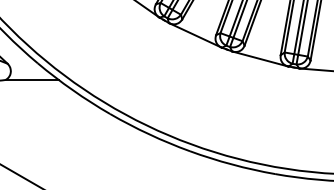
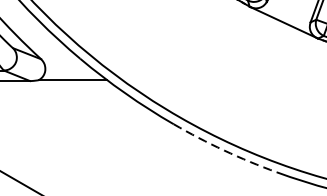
arc: (149, 134) -> (224, 150), solid -> dashed

